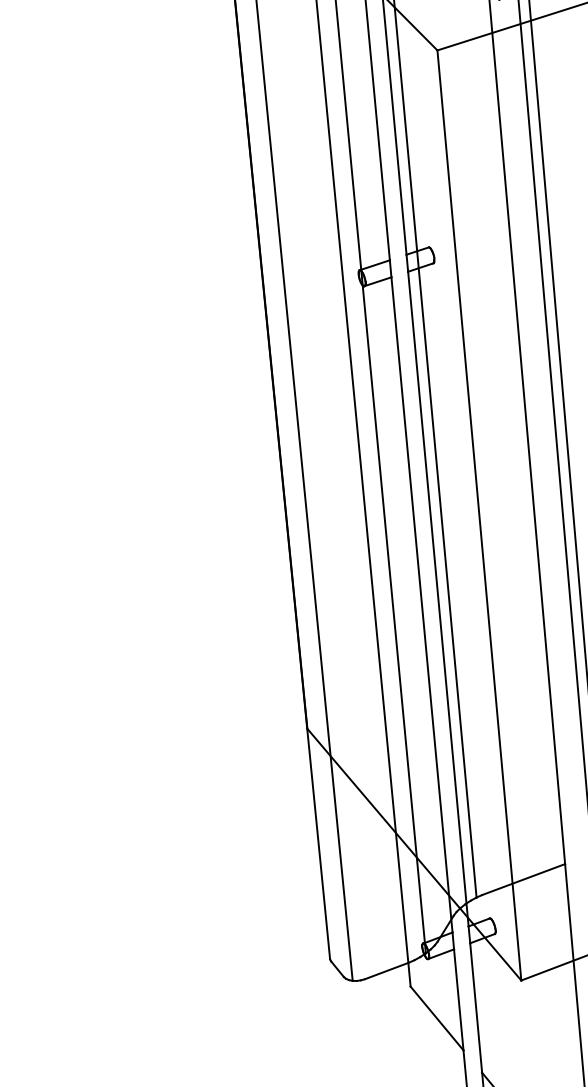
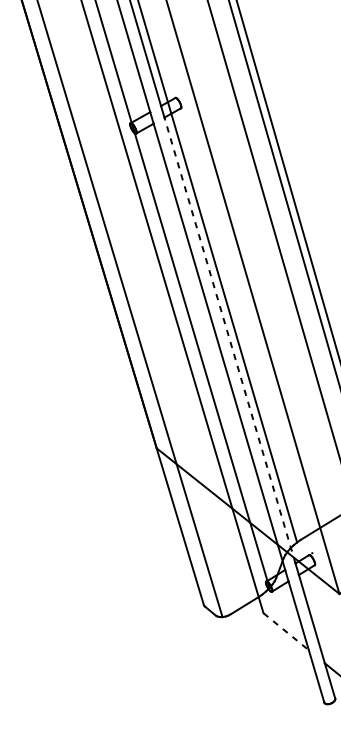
line: (438, 599) -> (230, 340), solid -> dashed
line: (437, 1018) -> (286, 631), solid -> dashed

